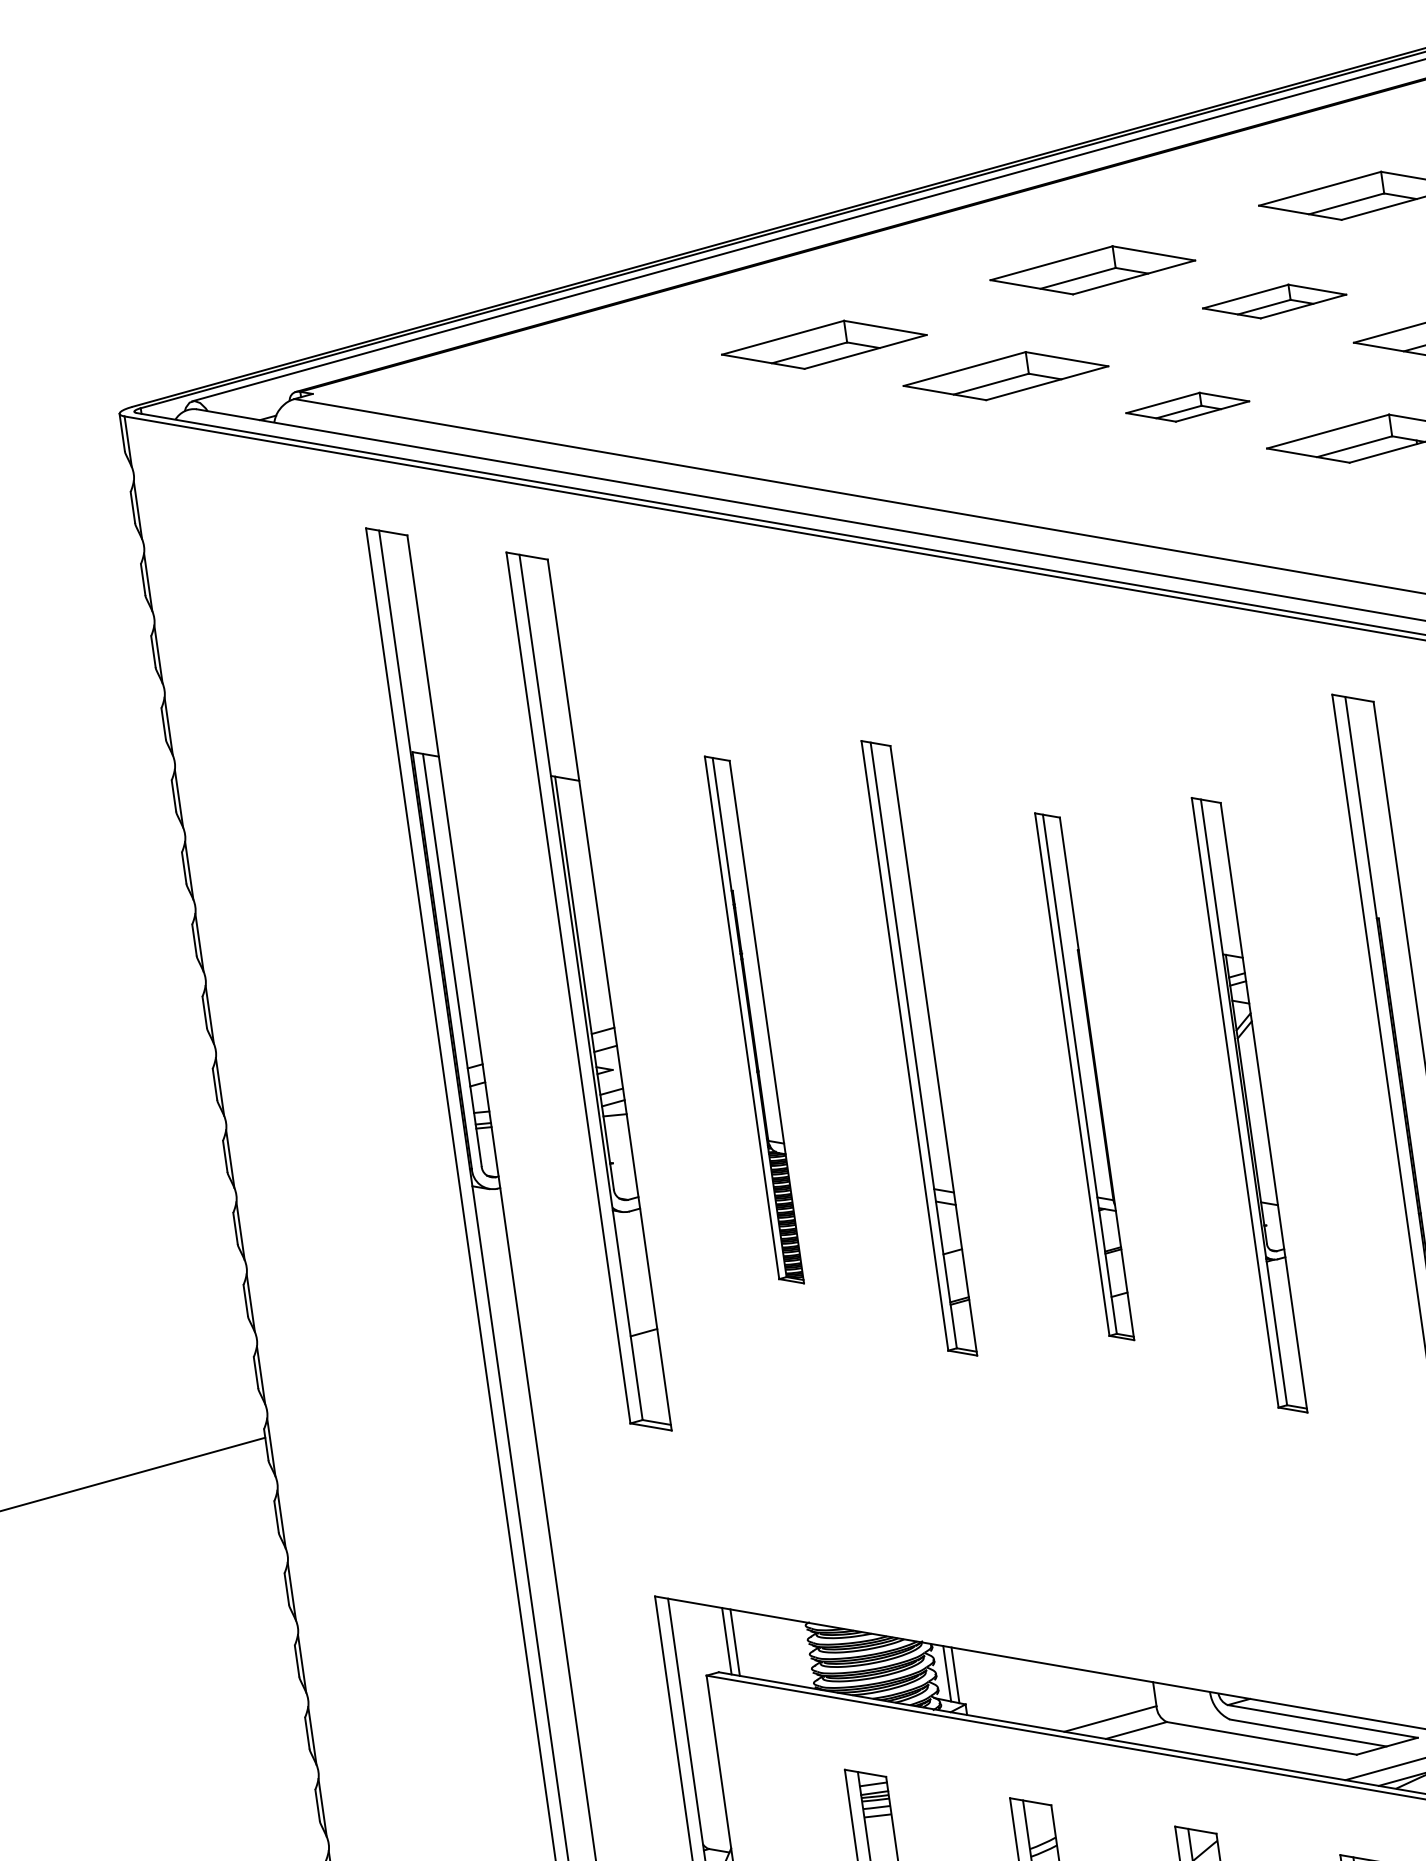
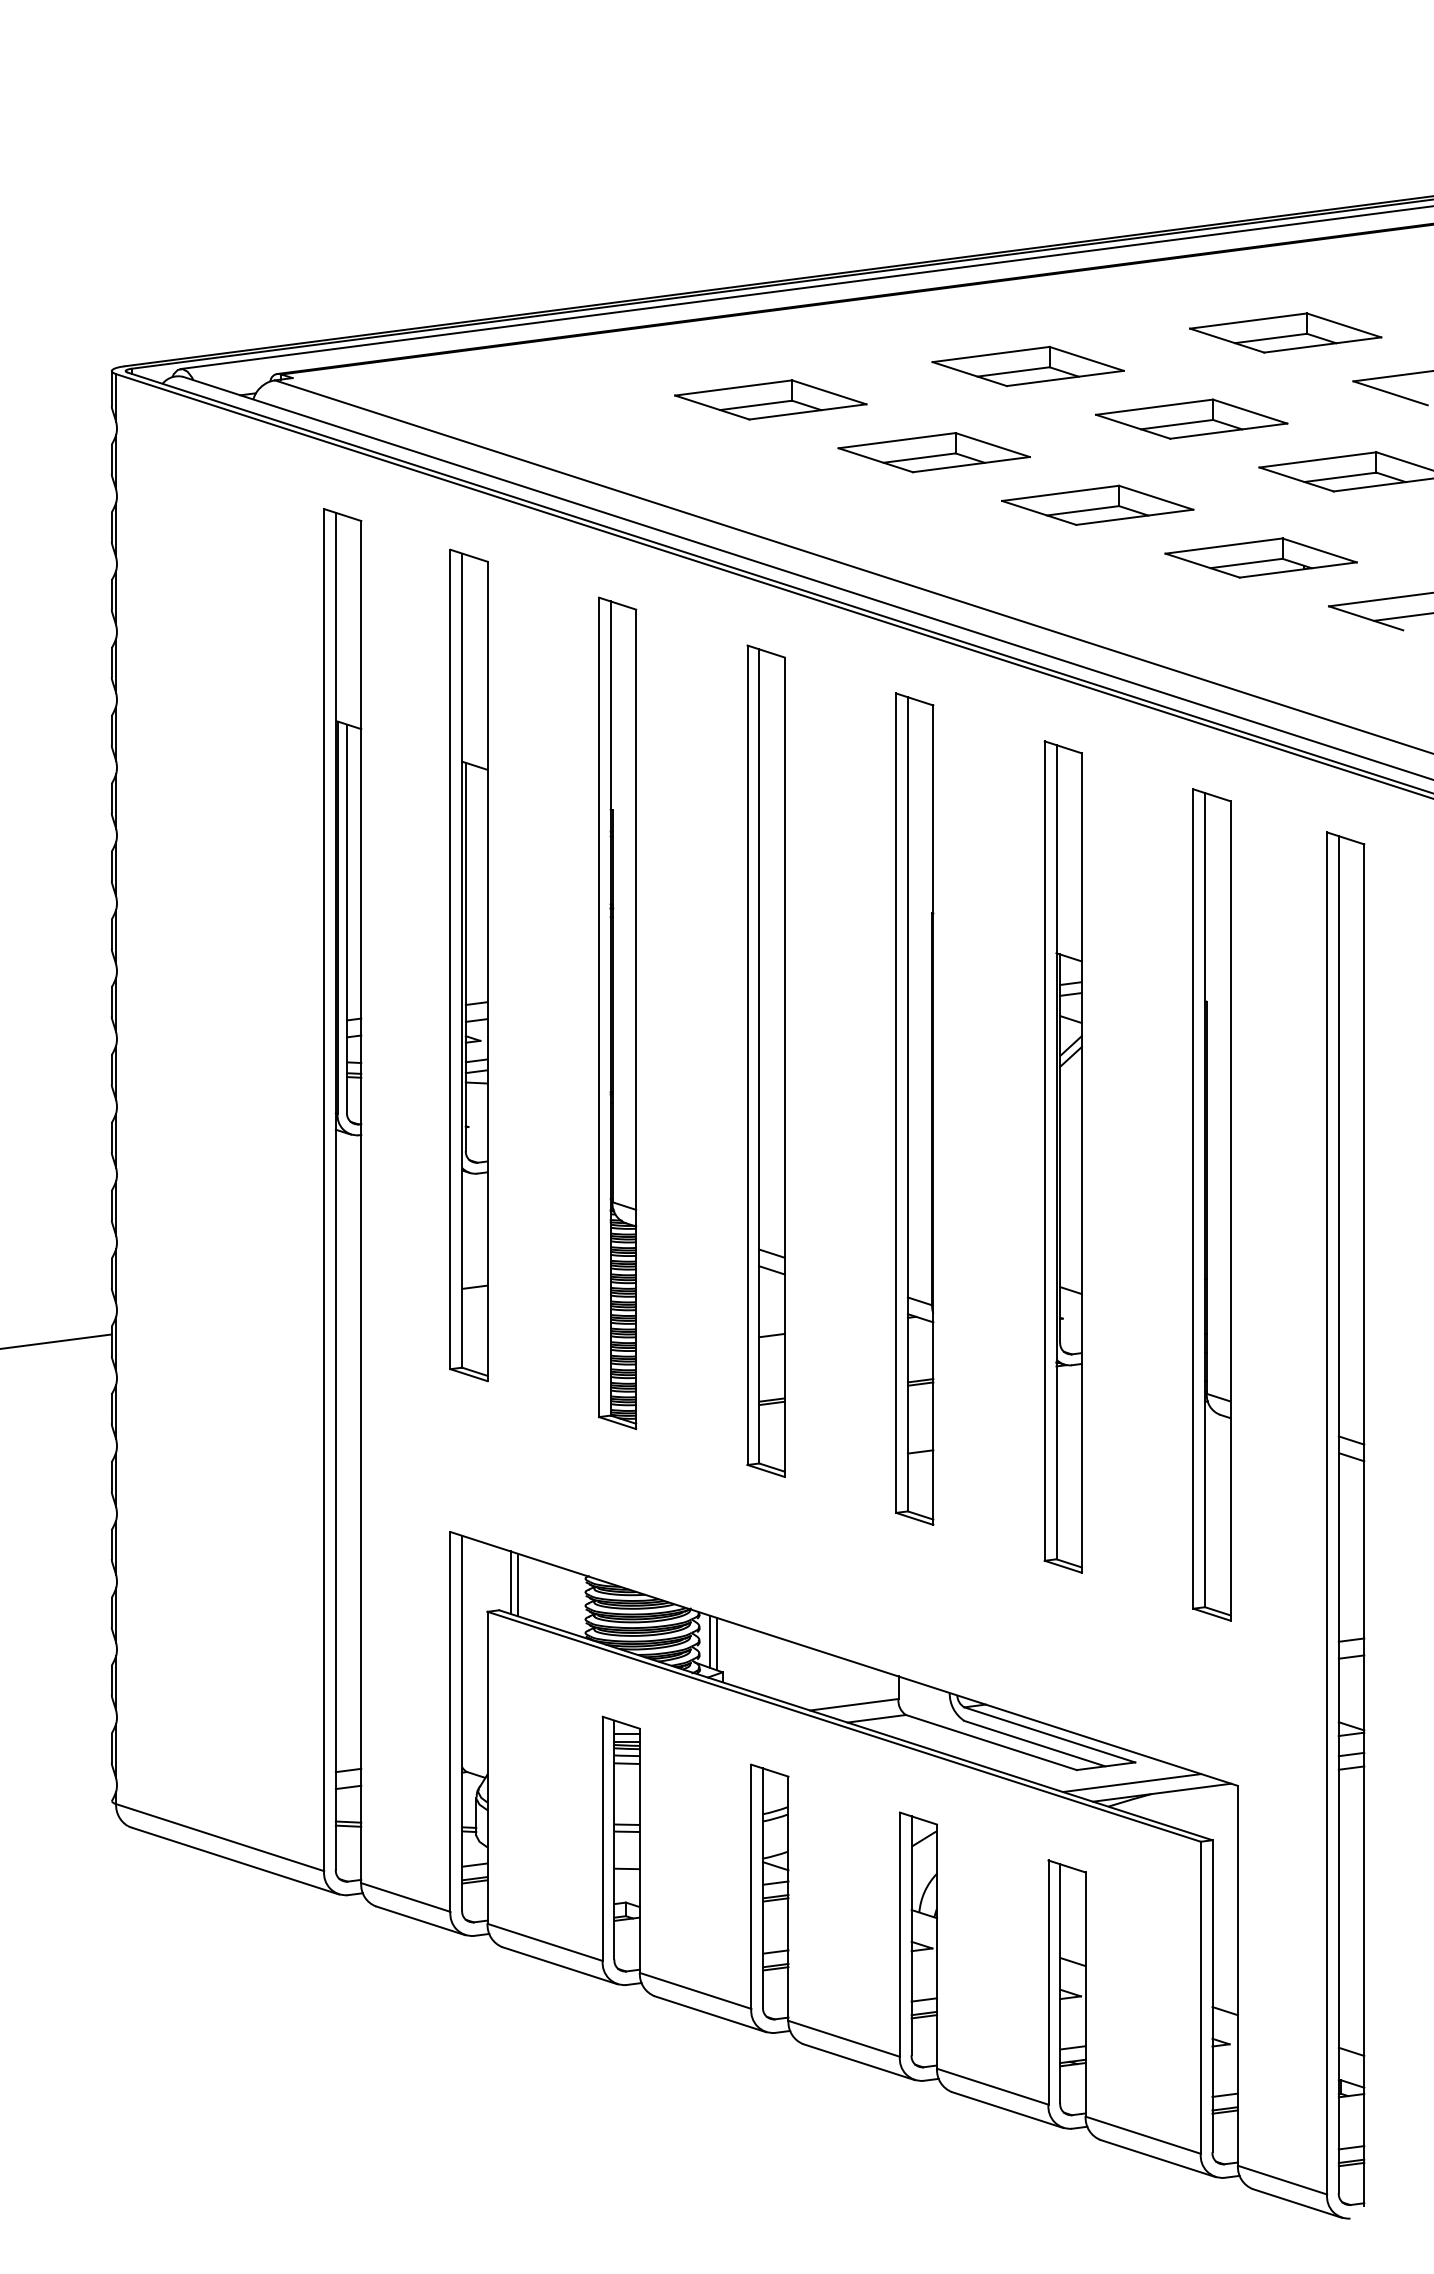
part: (1274, 300) -> (1191, 418), size x1.43
part: (1187, 406) -> (1097, 504), size x1.67
part: (754, 1020) -> (617, 1013), size x1.67
part: (918, 1047) -> (765, 1060), size x1.43
part: (1084, 1076) -> (914, 1108), size x1.67
part: (1248, 1104) -> (1062, 1156), size x1.43

